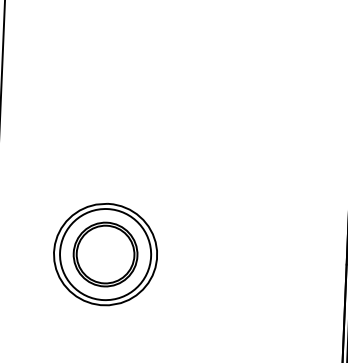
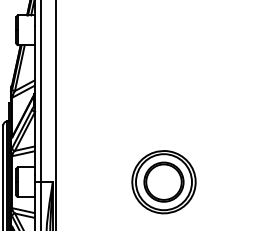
part: (104, 255) -> (163, 182), moved

